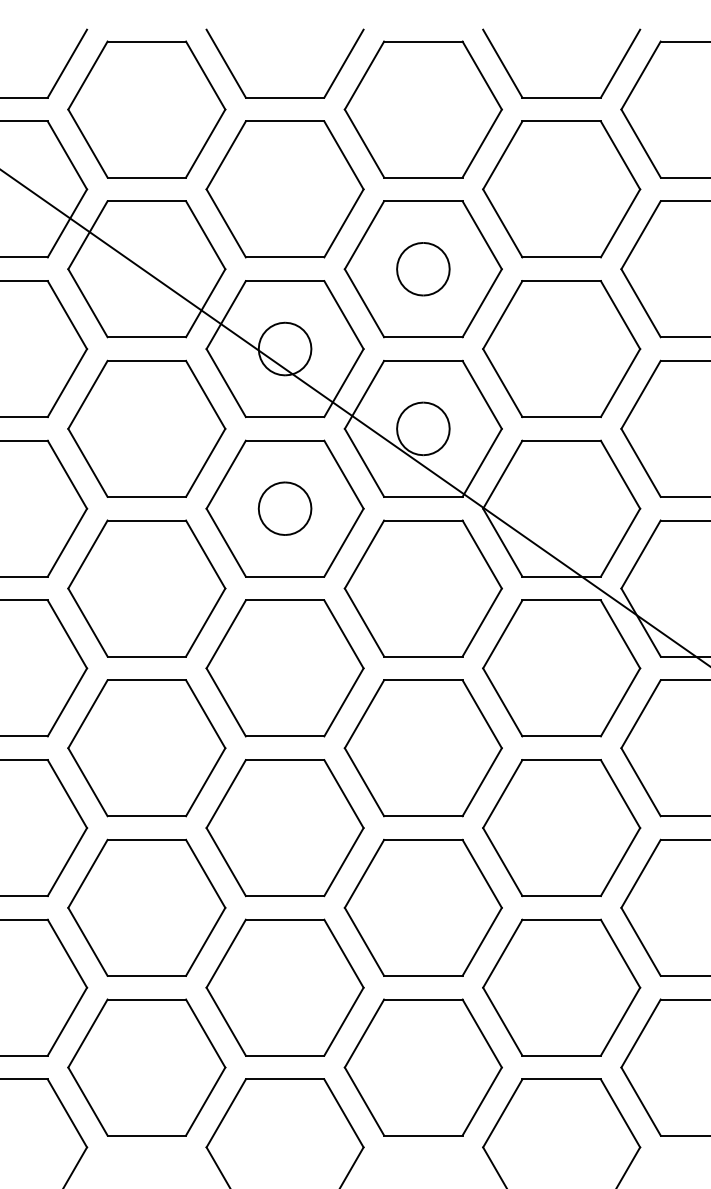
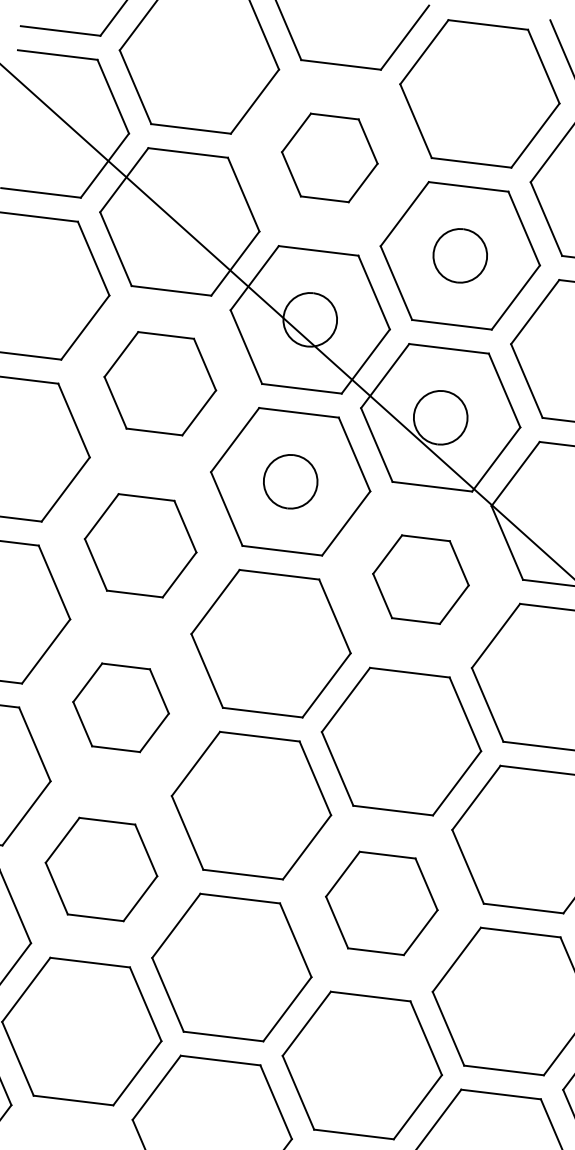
part: (284, 189) -> (329, 157), size x0.6
part: (146, 428) -> (159, 383), size x0.7
part: (146, 588) -> (140, 545), size x0.7
part: (422, 588) -> (420, 579), size x0.6
part: (146, 748) -> (120, 707), size x0.6
part: (146, 907) -> (101, 869), size x0.7
part: (422, 907) -> (381, 903), size x0.7

